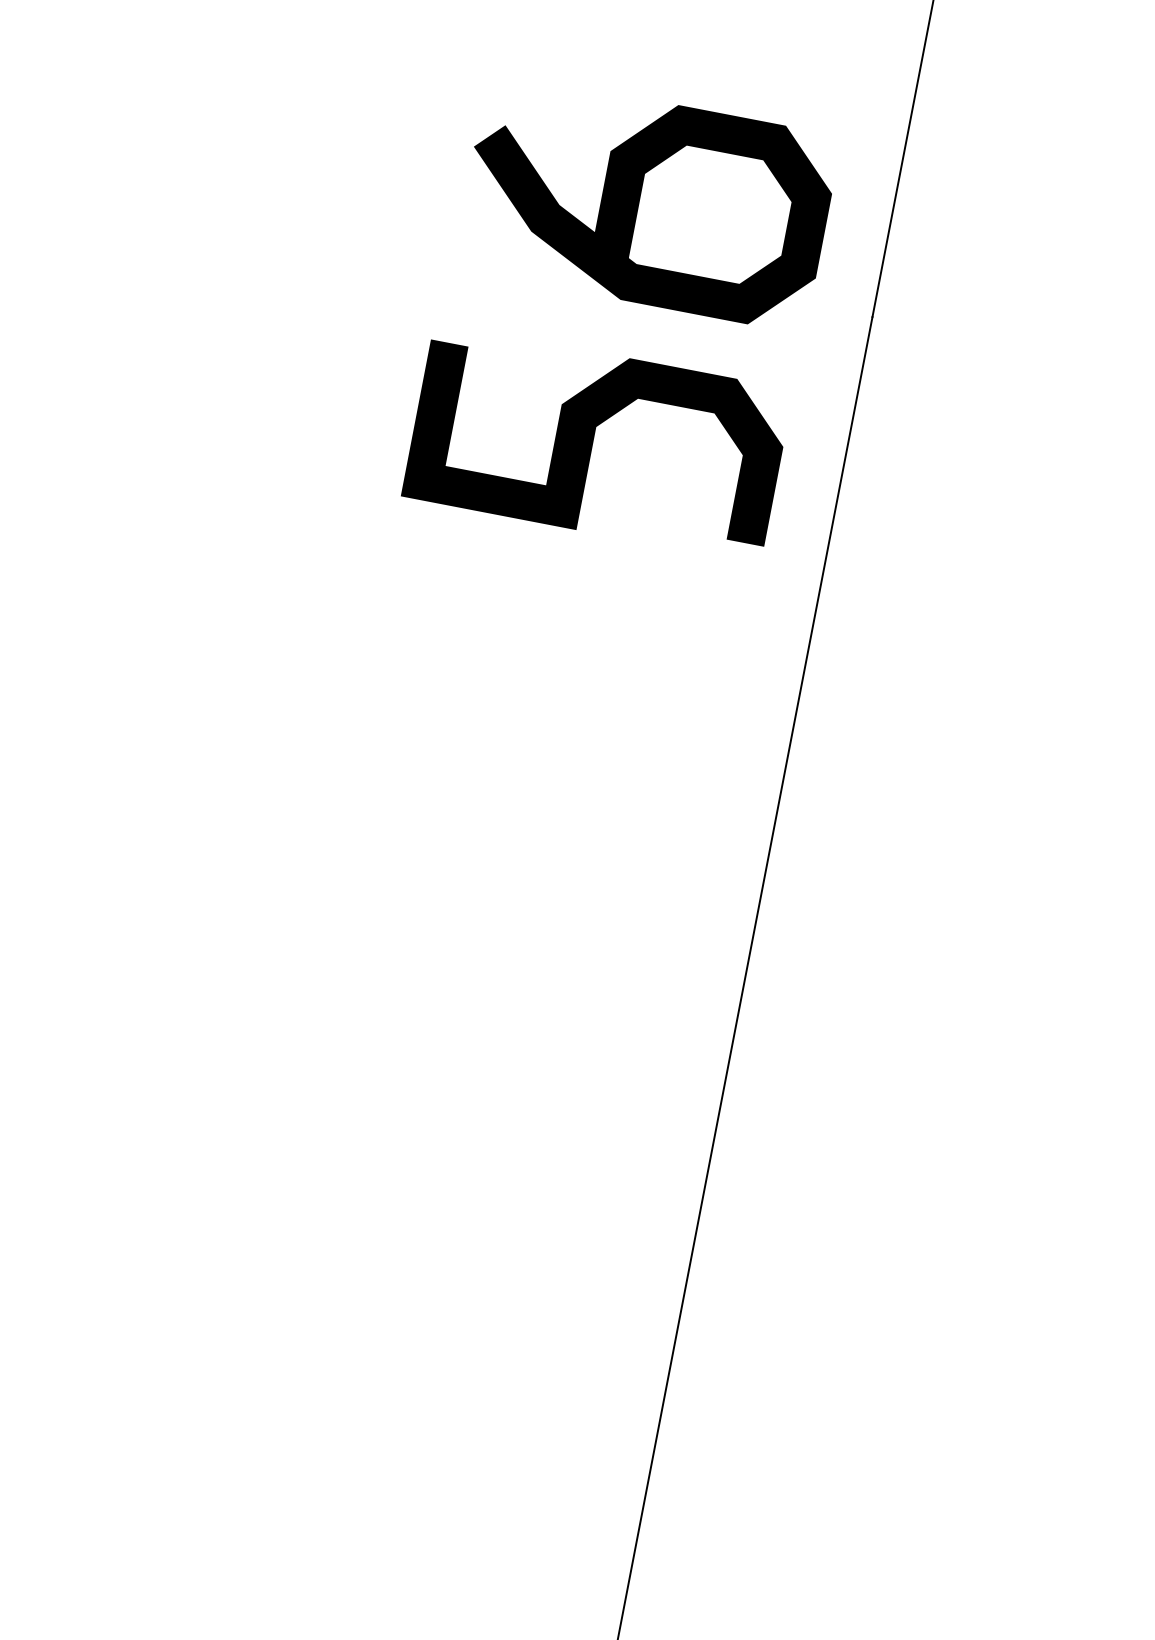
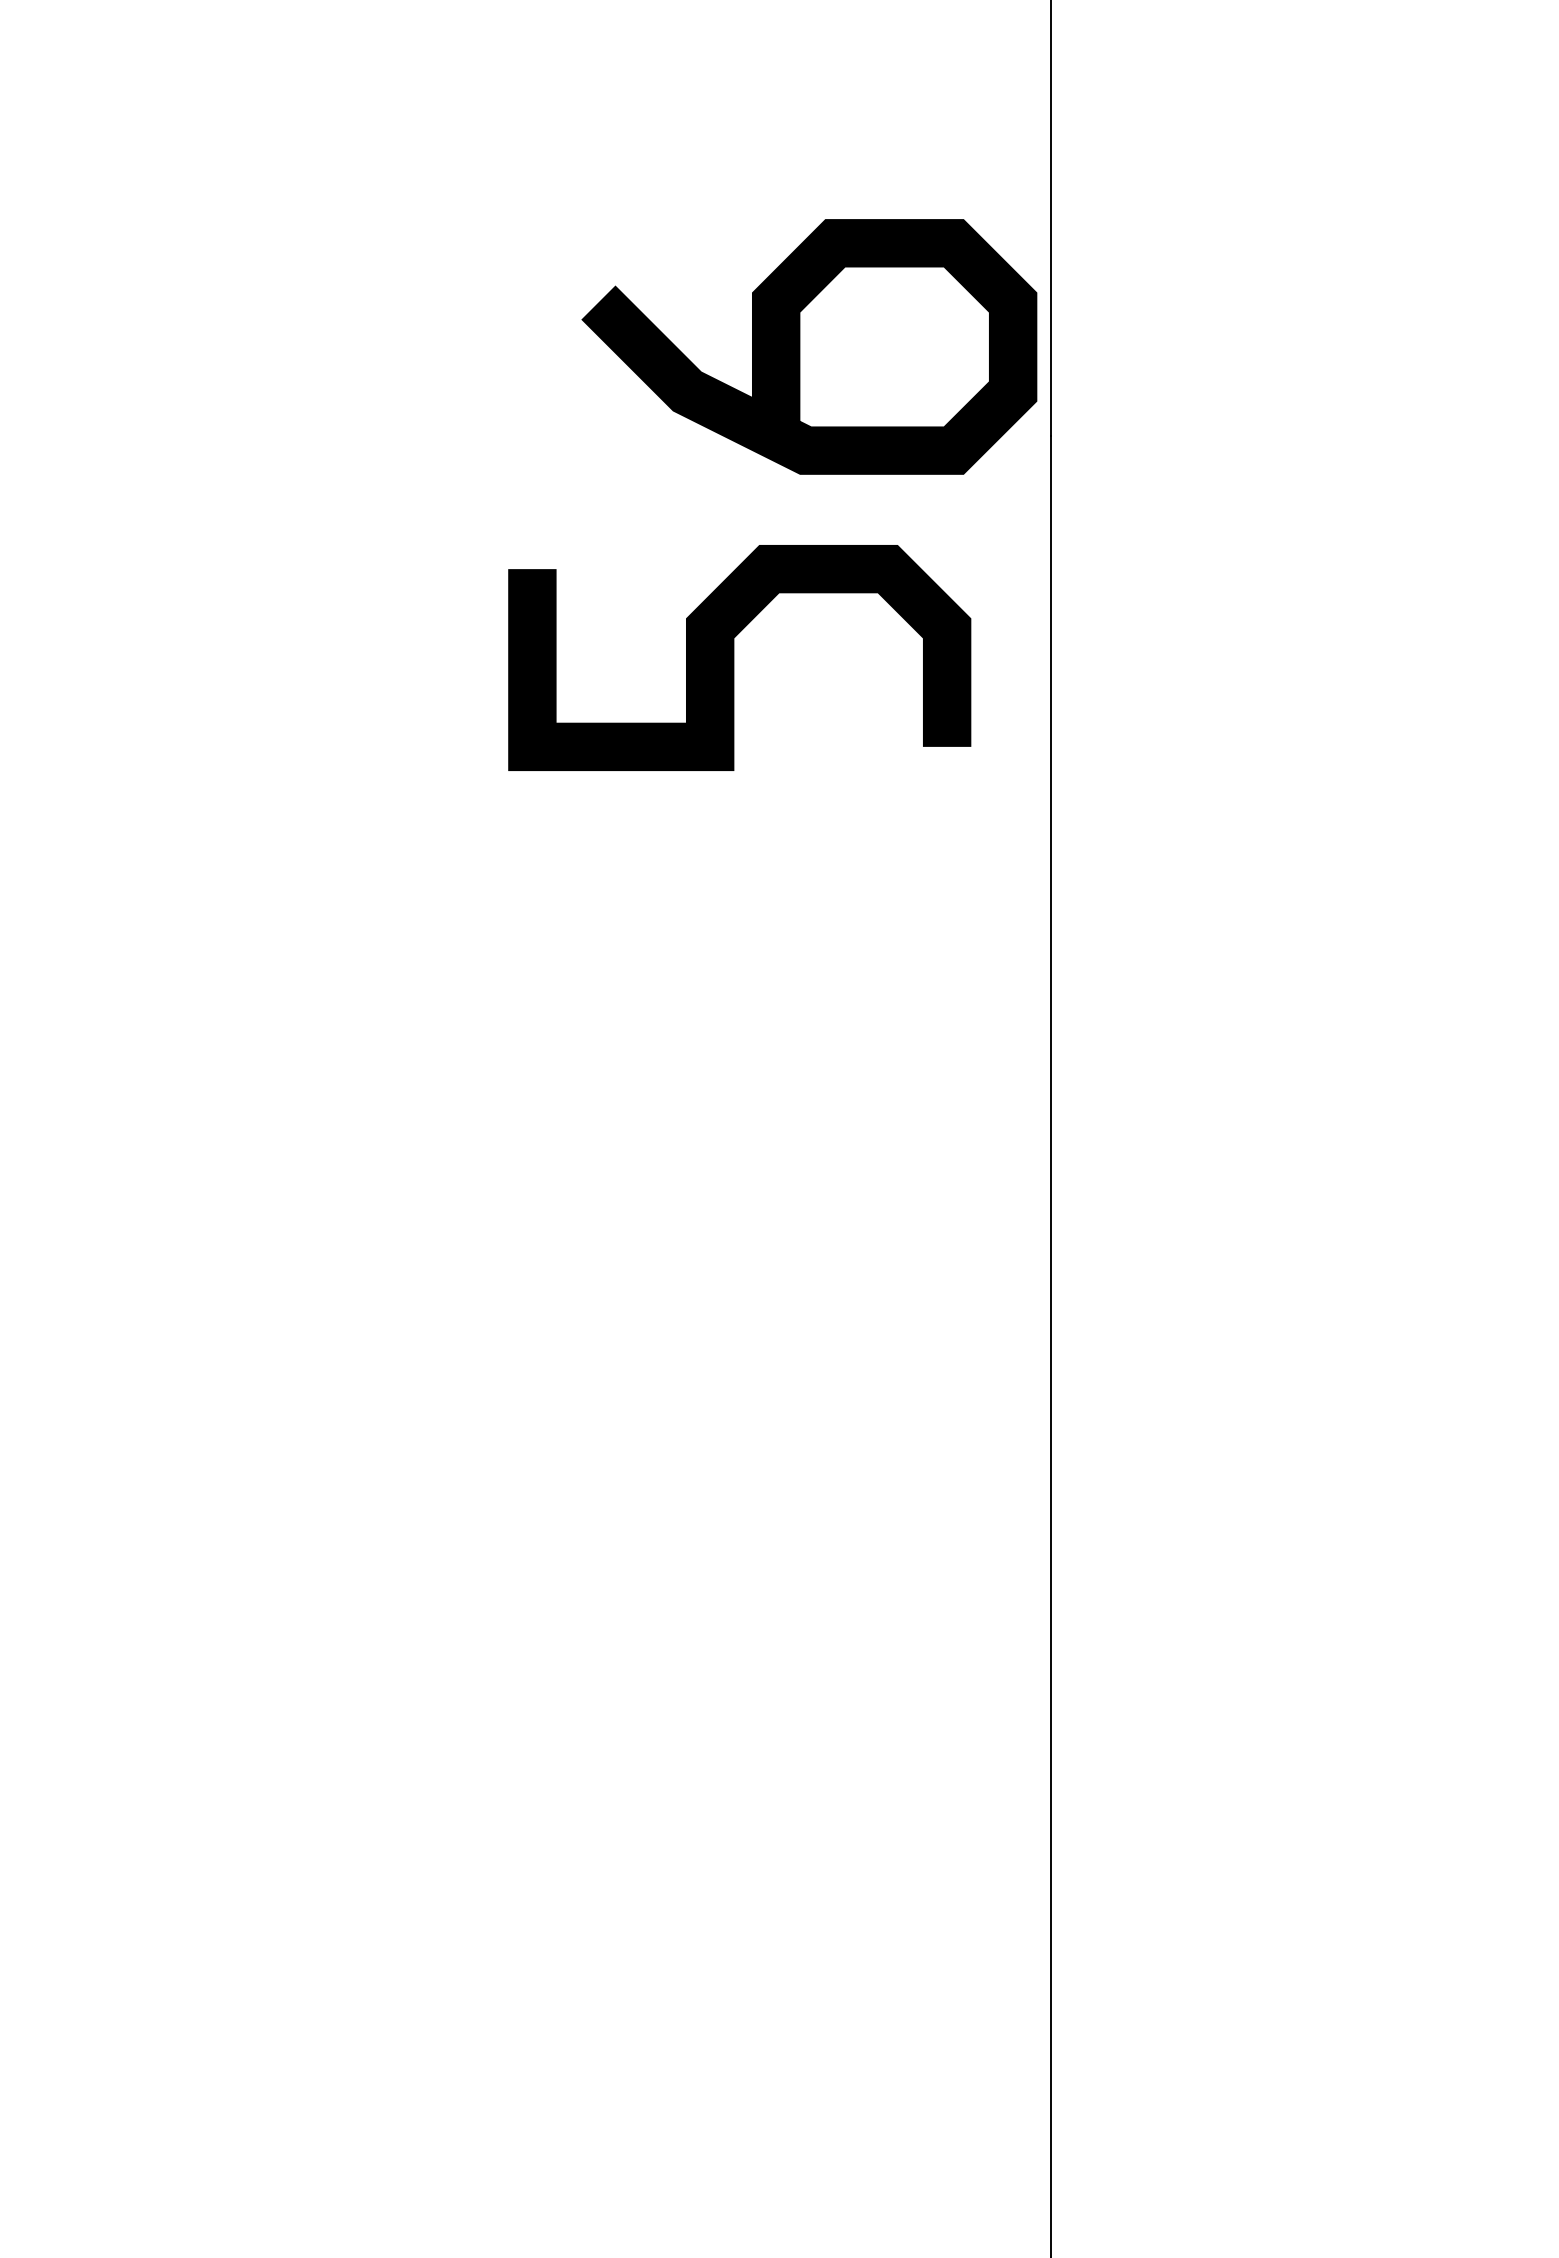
curve: (640, 200) -> (800, 346), moved

